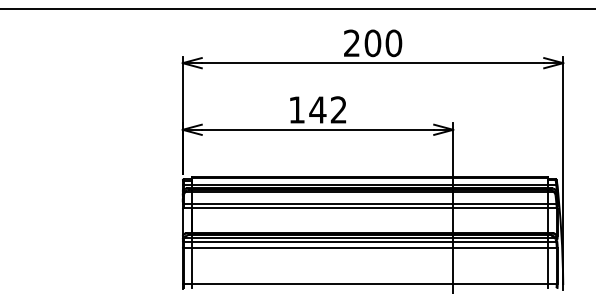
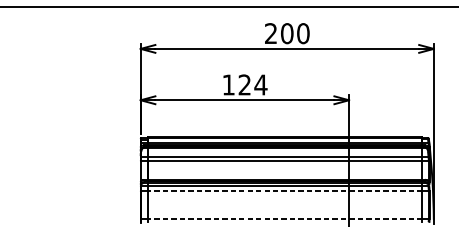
text: (328, 109) -> (252, 84), 142 -> 124
line: (369, 247) -> (284, 190), solid -> dashed
line: (369, 284) -> (284, 219), solid -> dashed

